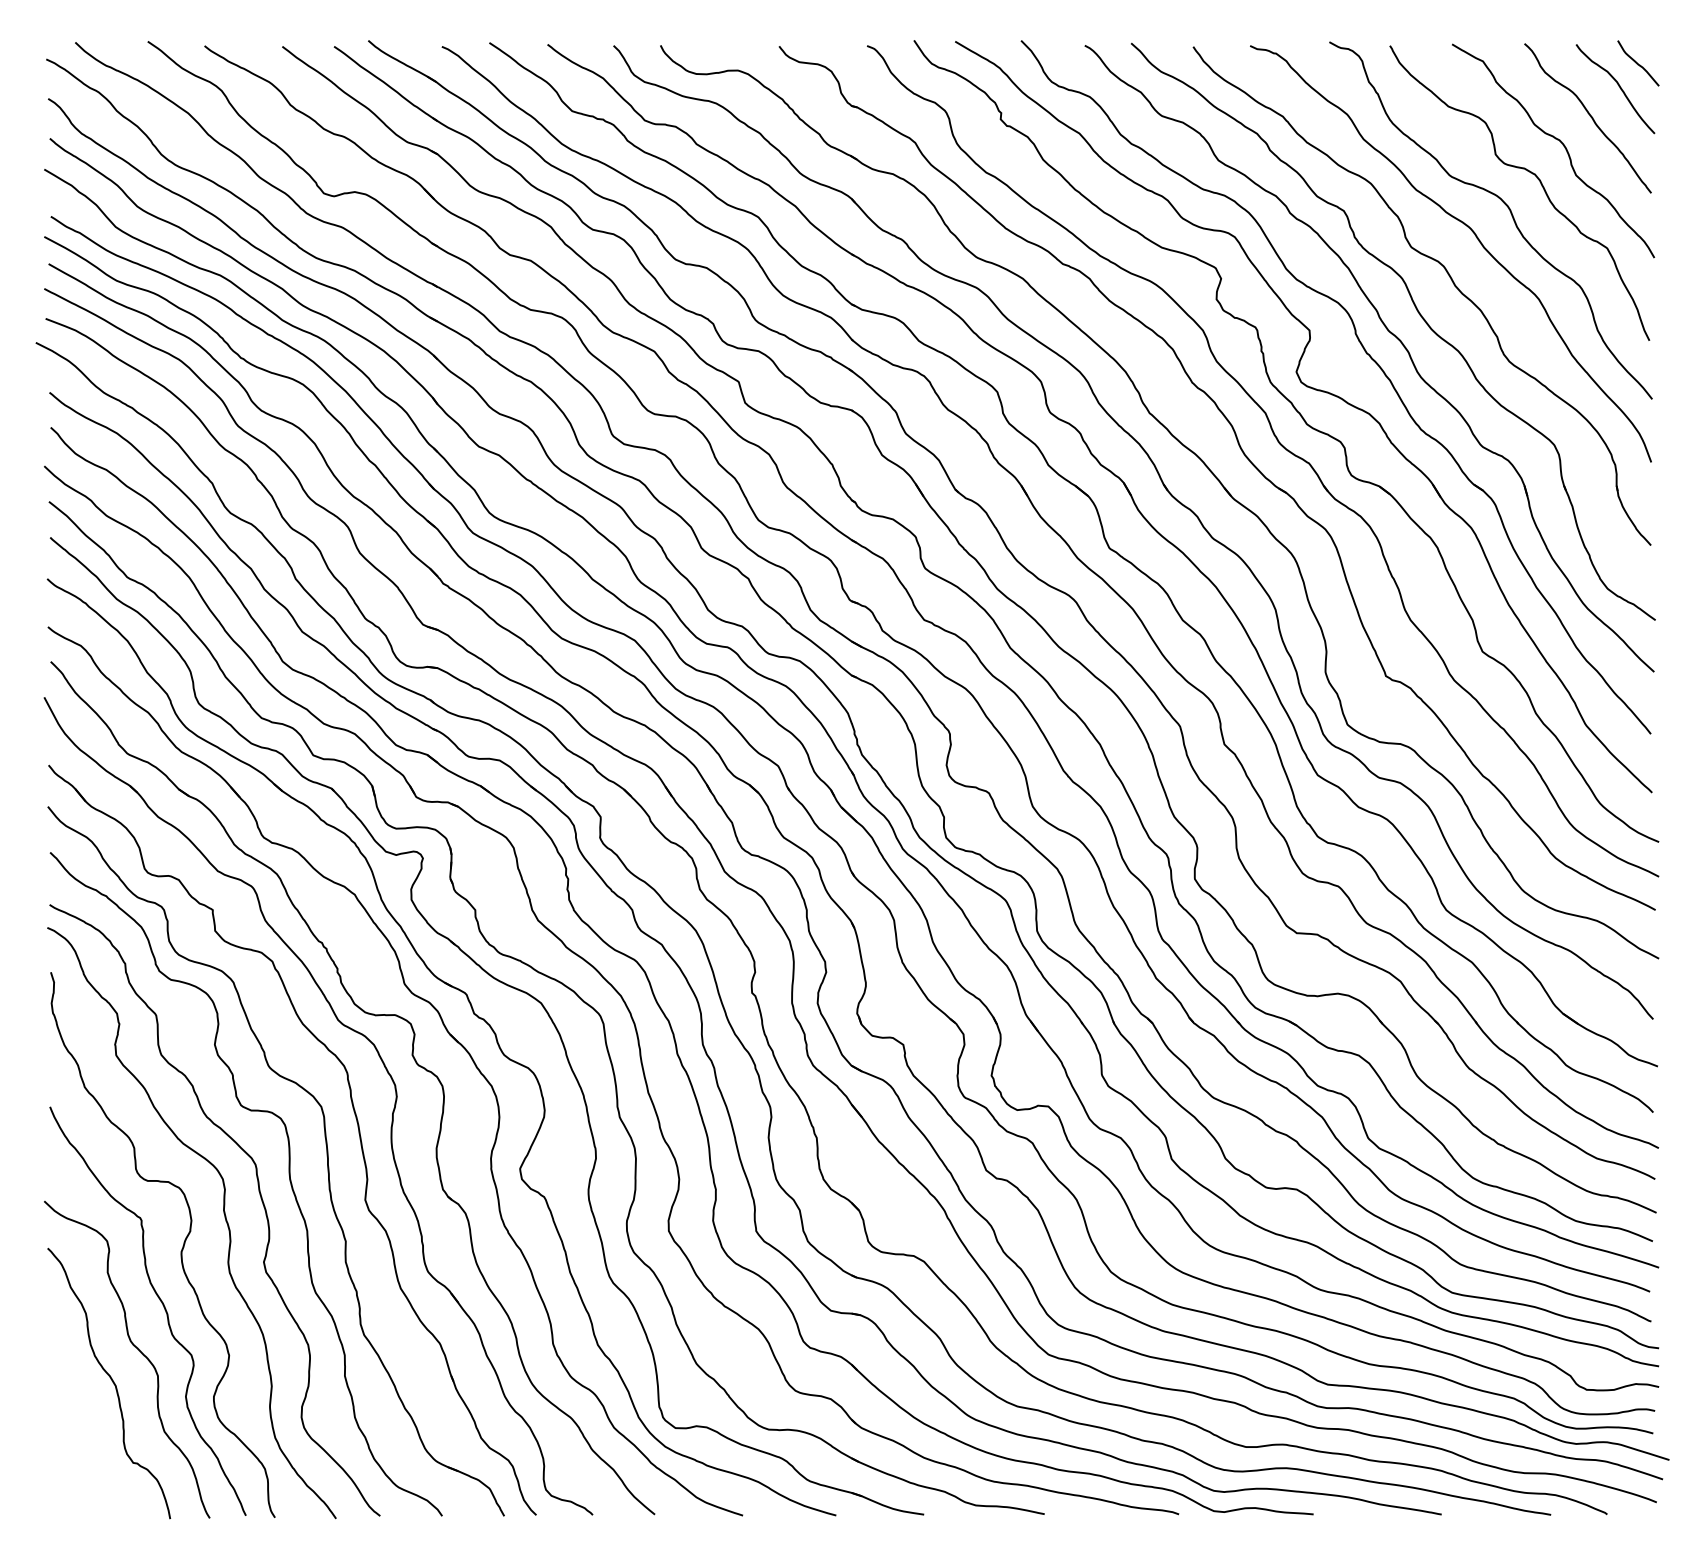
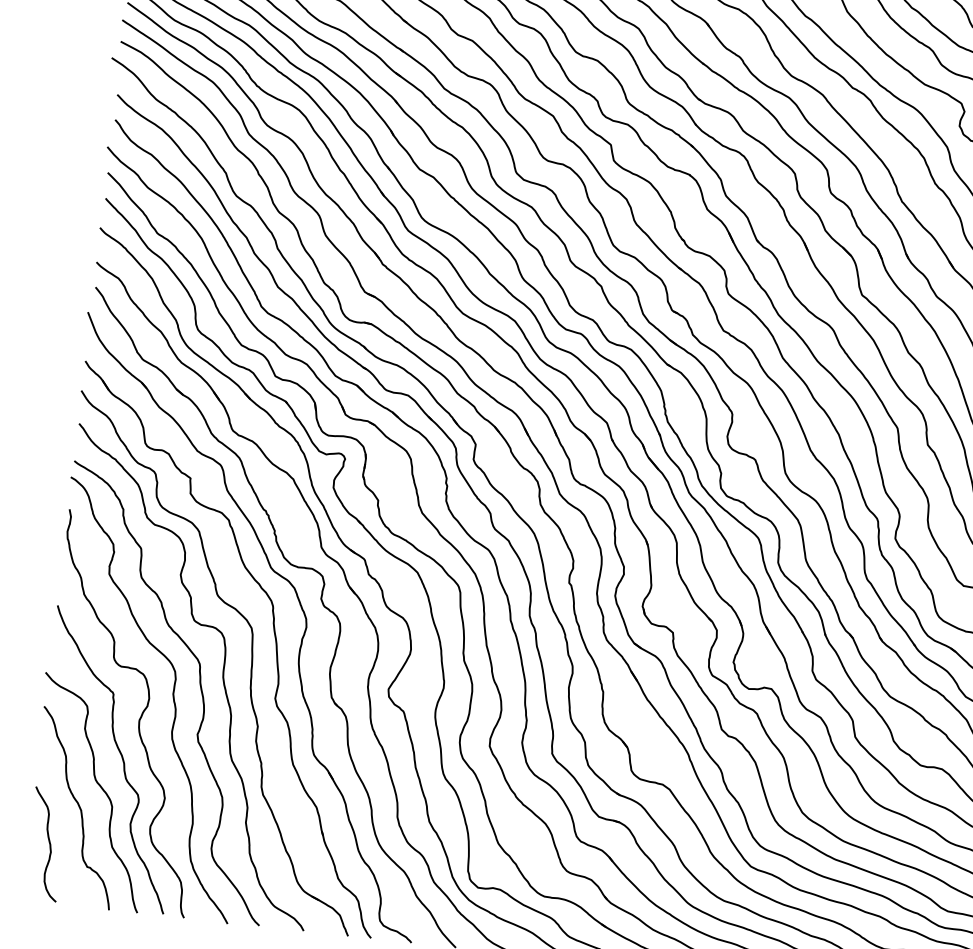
curve: (76, 1435) -> (48, 842), added

